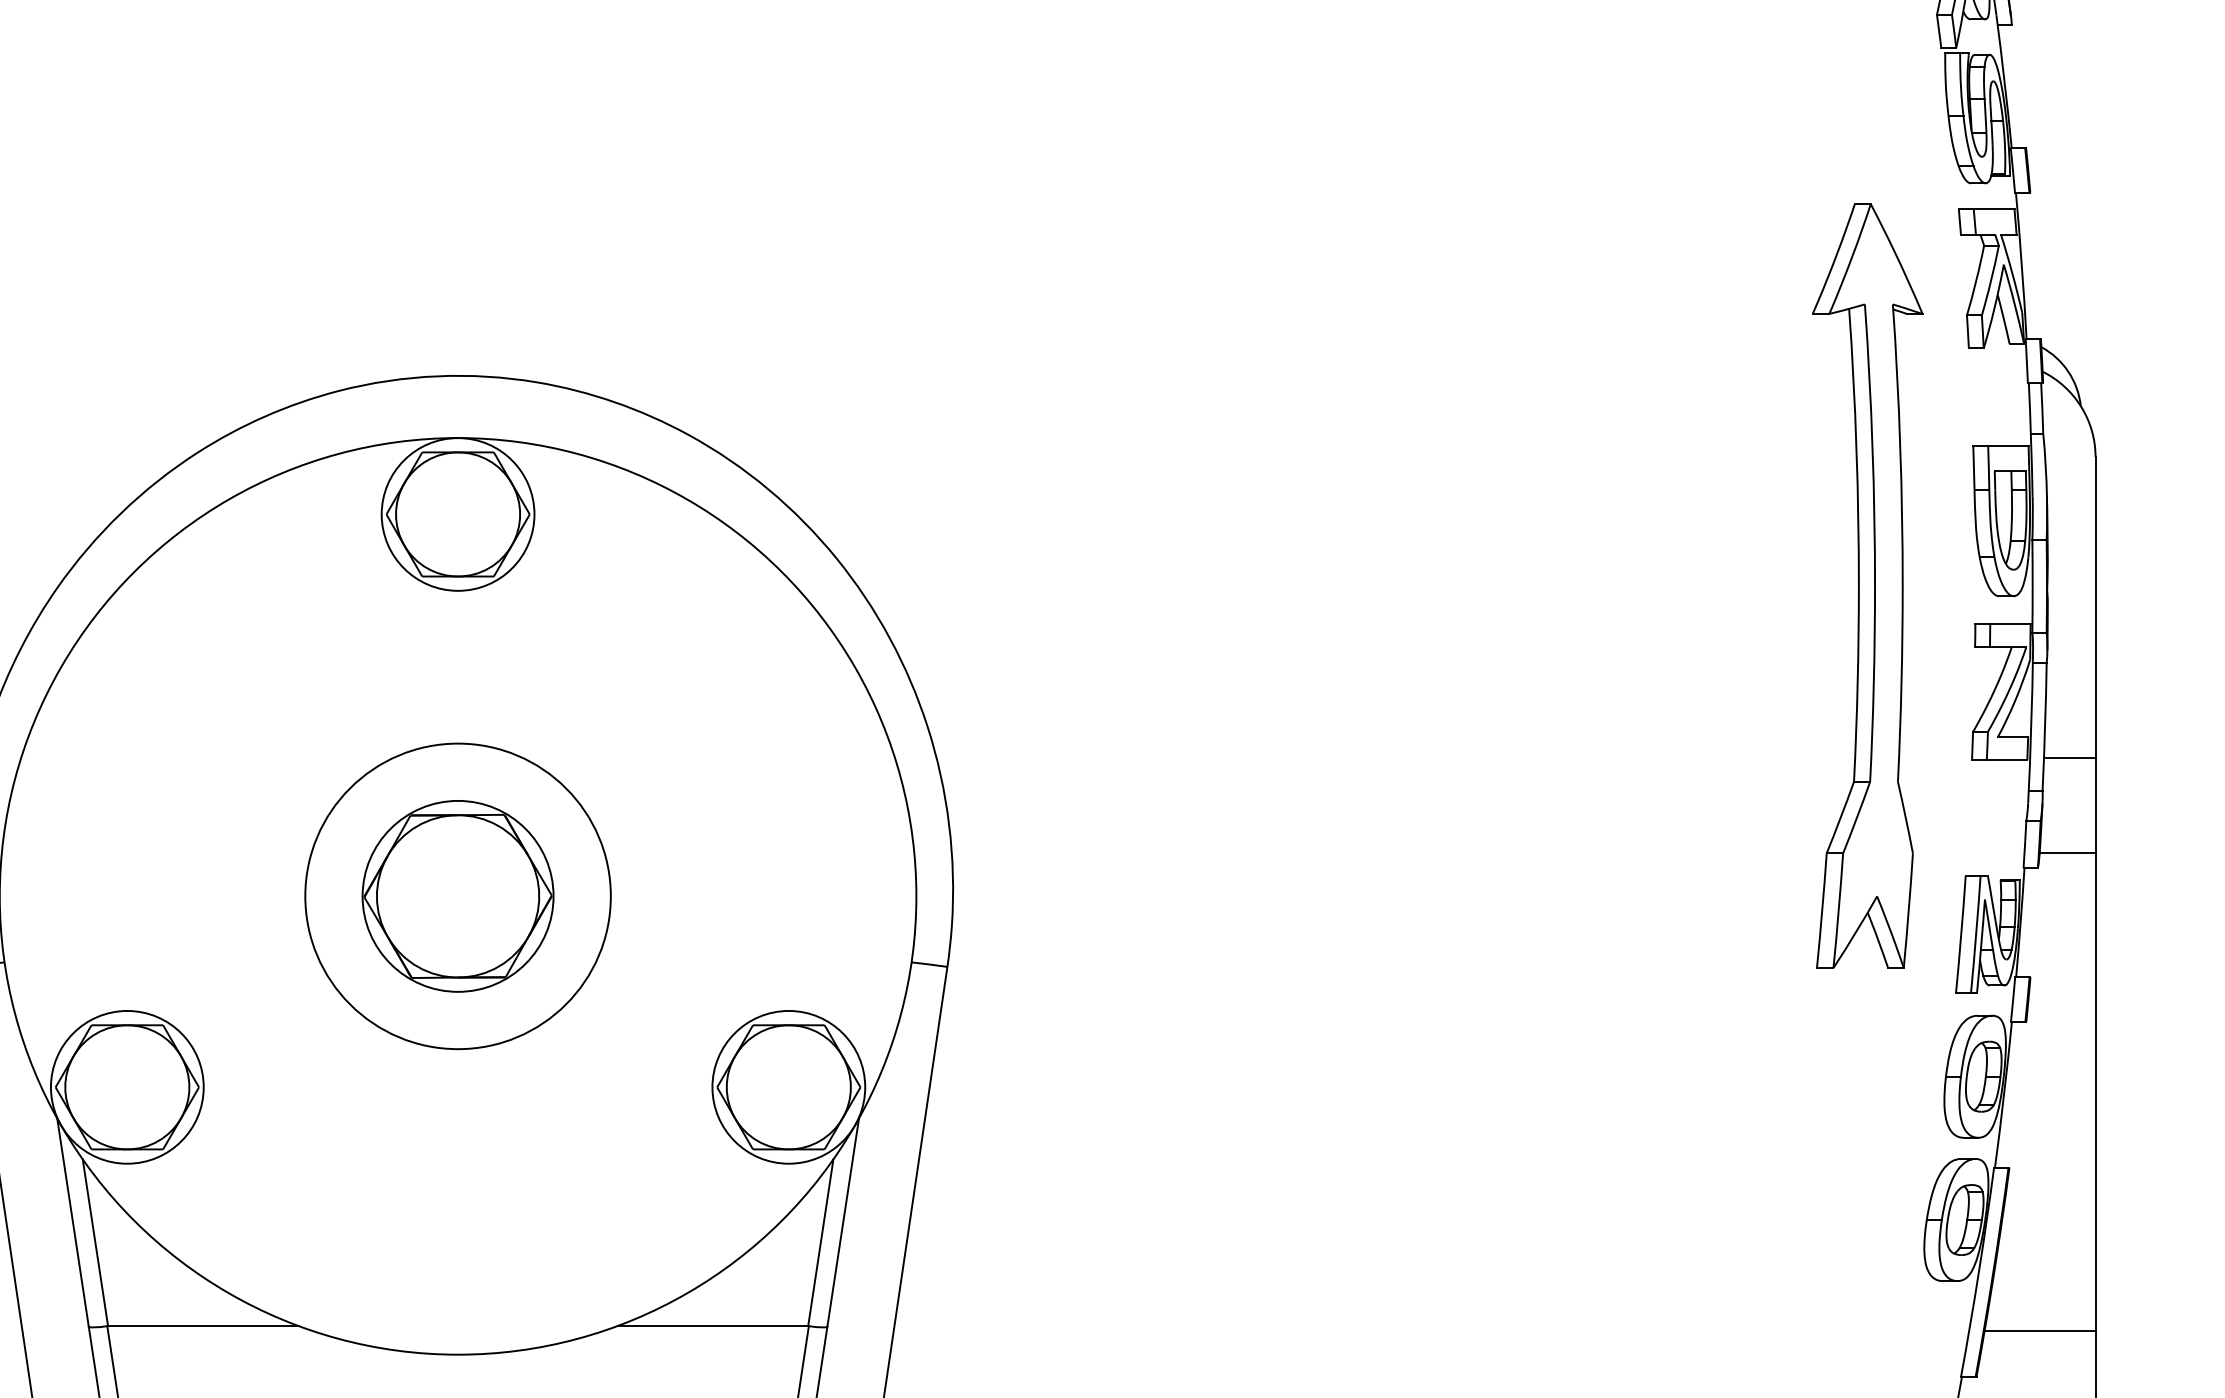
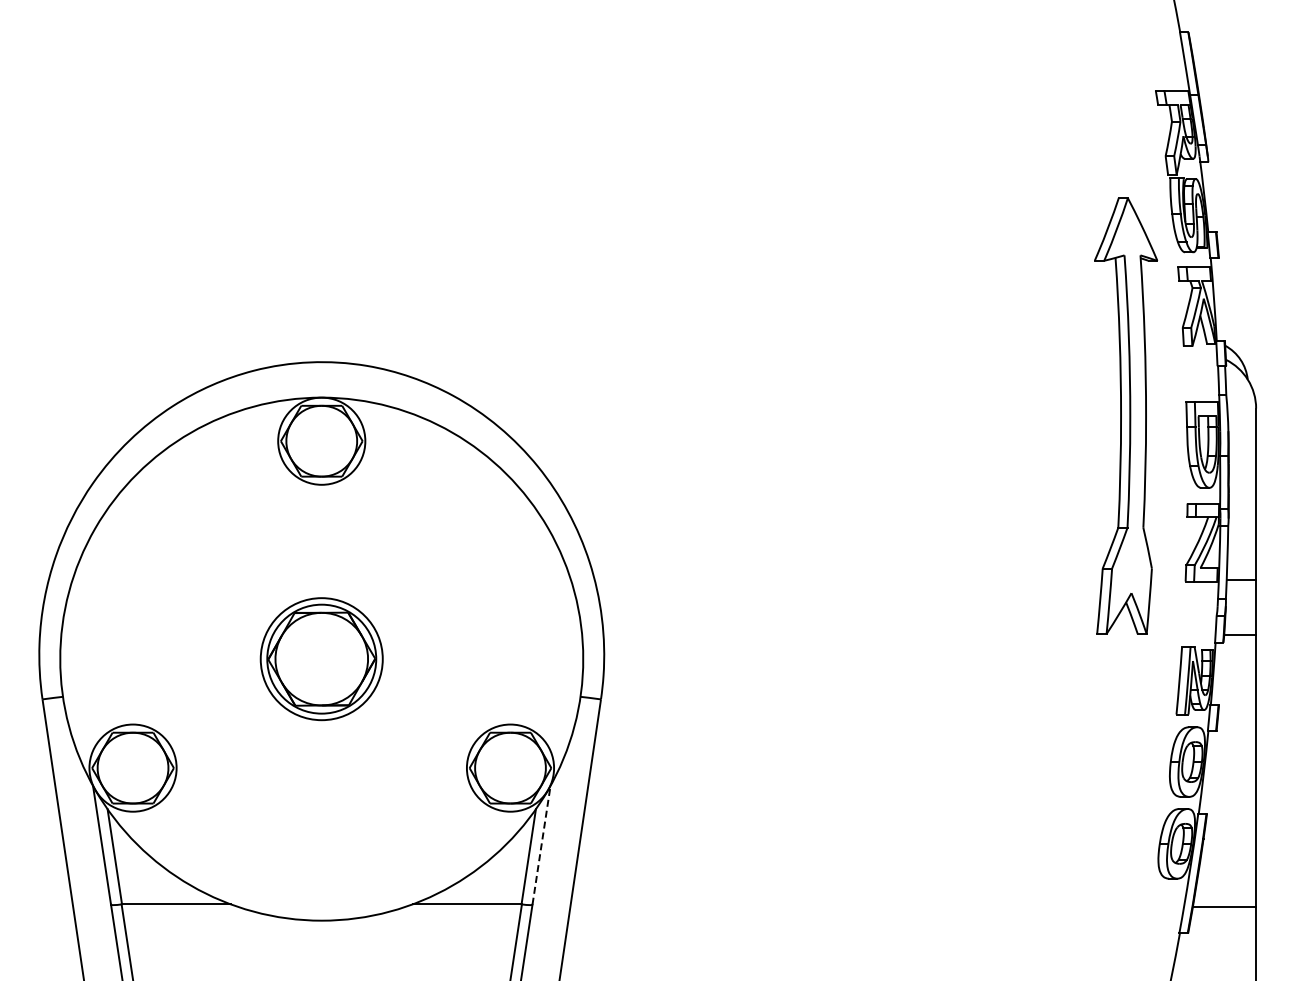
part: (1868, 585) -> (1126, 415), moved
circle: (457, 896) -> (321, 659), size x0.7
line: (843, 1221) -> (541, 844), solid -> dashed

